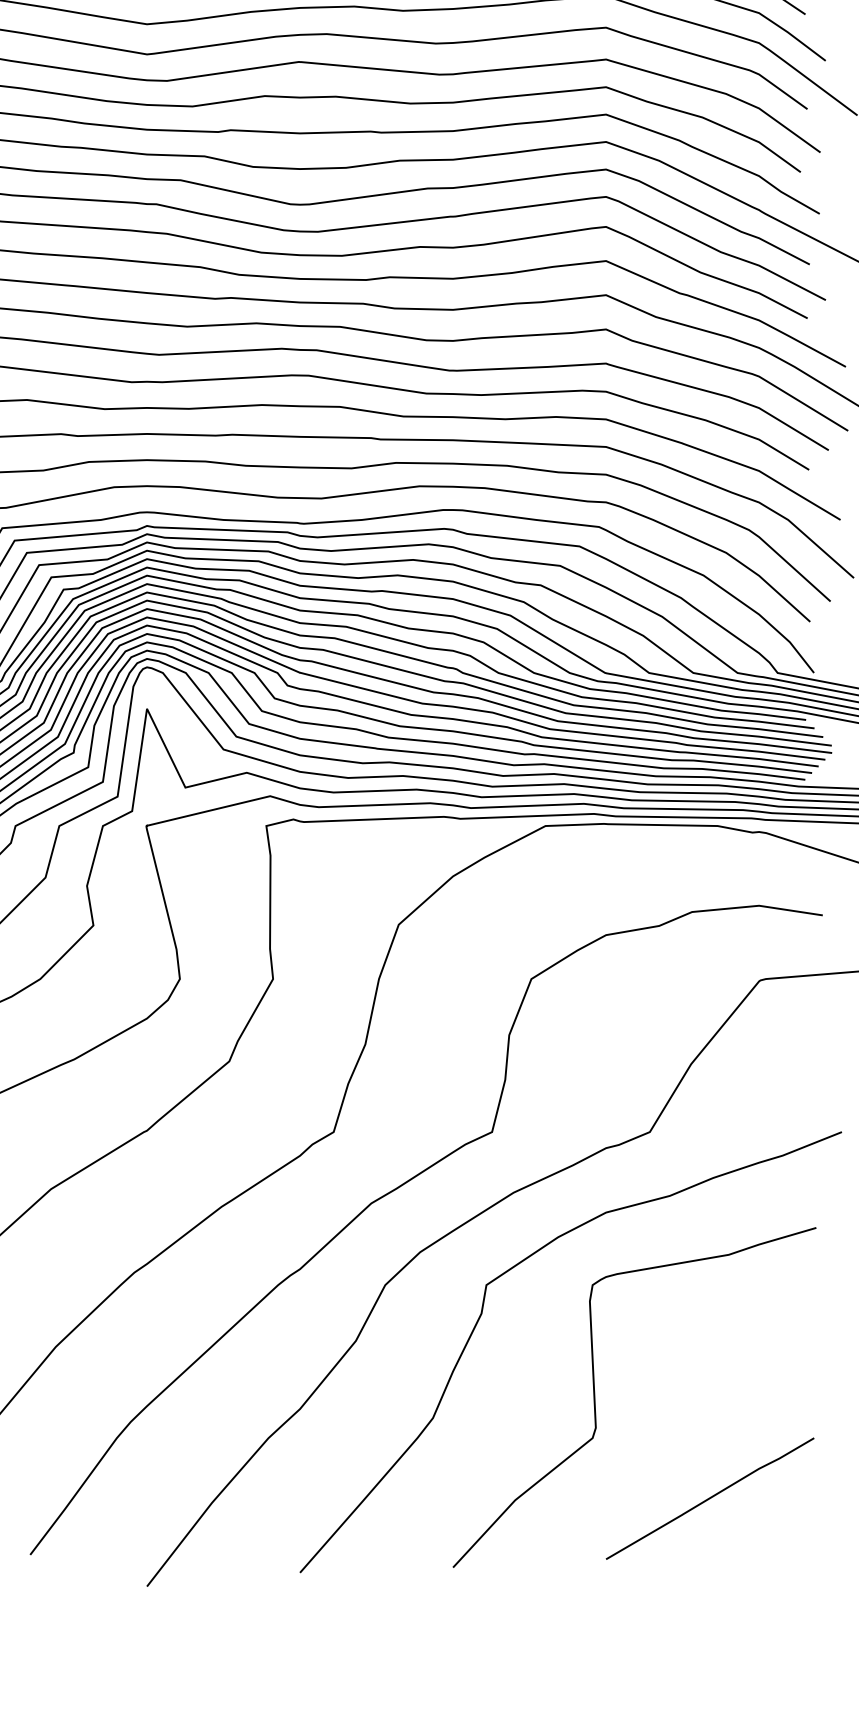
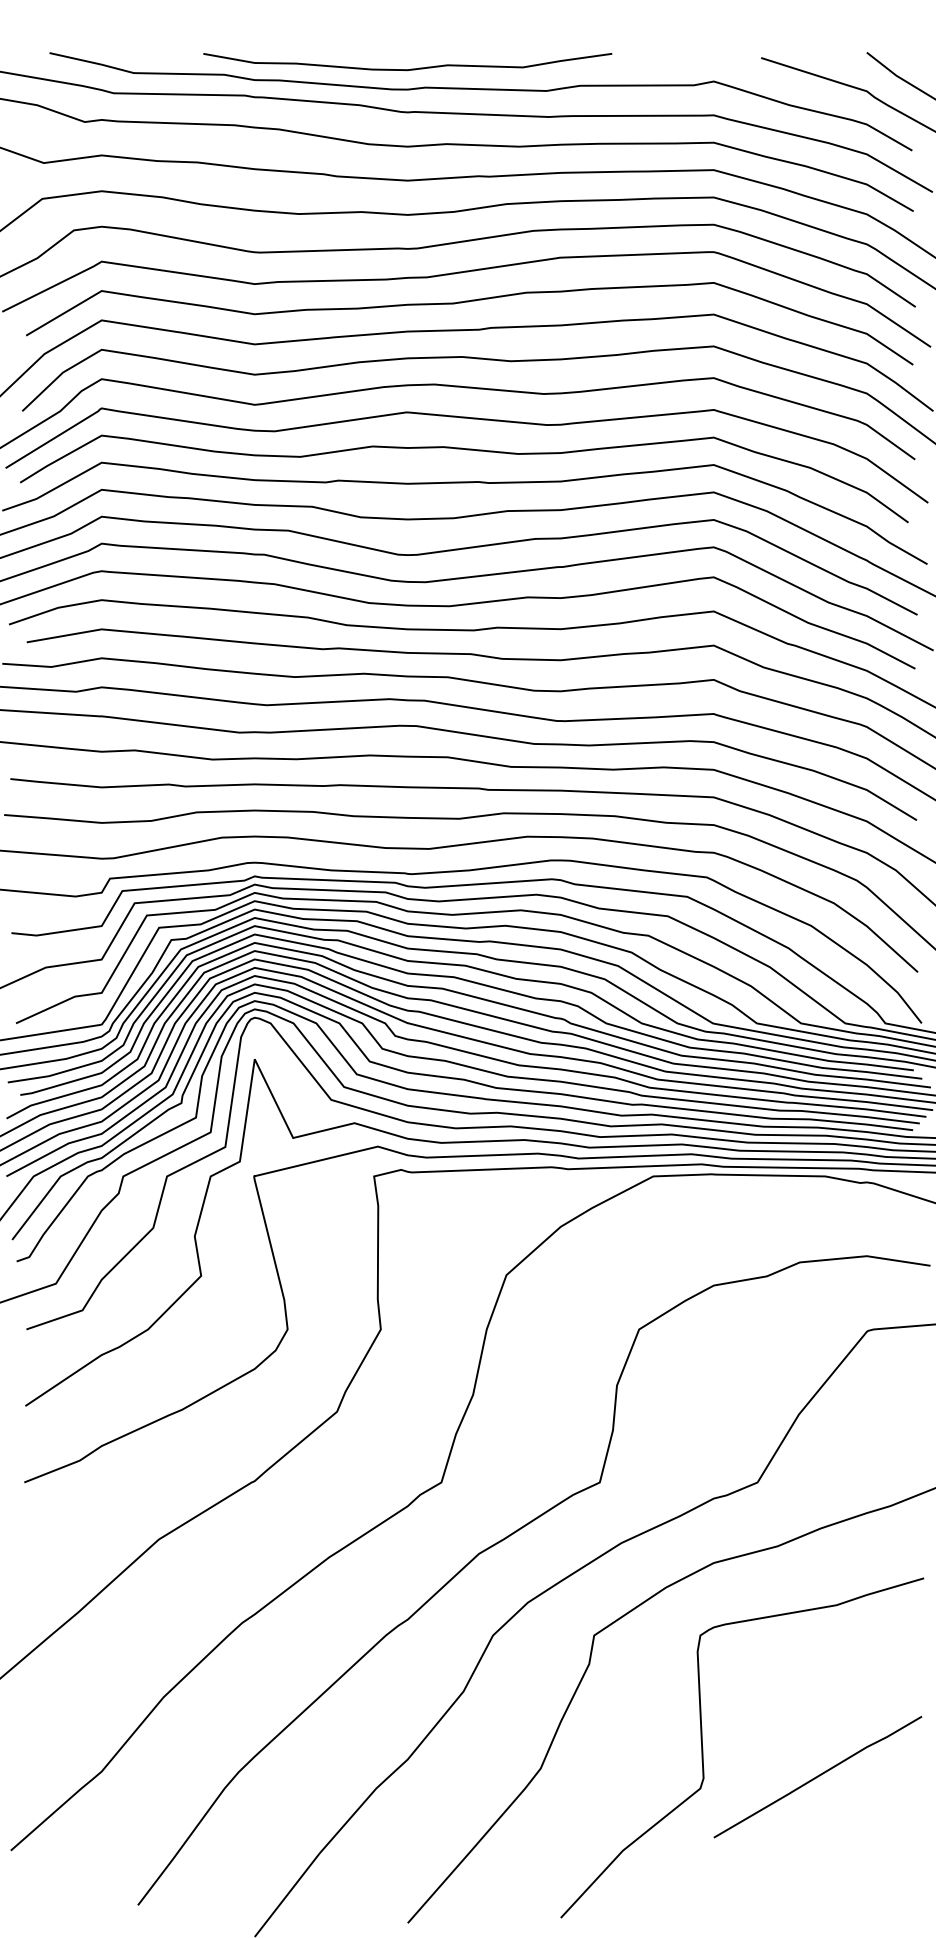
curve: (709, 1499) -> (817, 1777), moved

